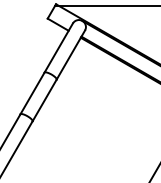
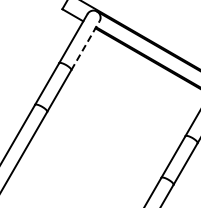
line: (70, 54) -> (85, 45), solid -> dashed

